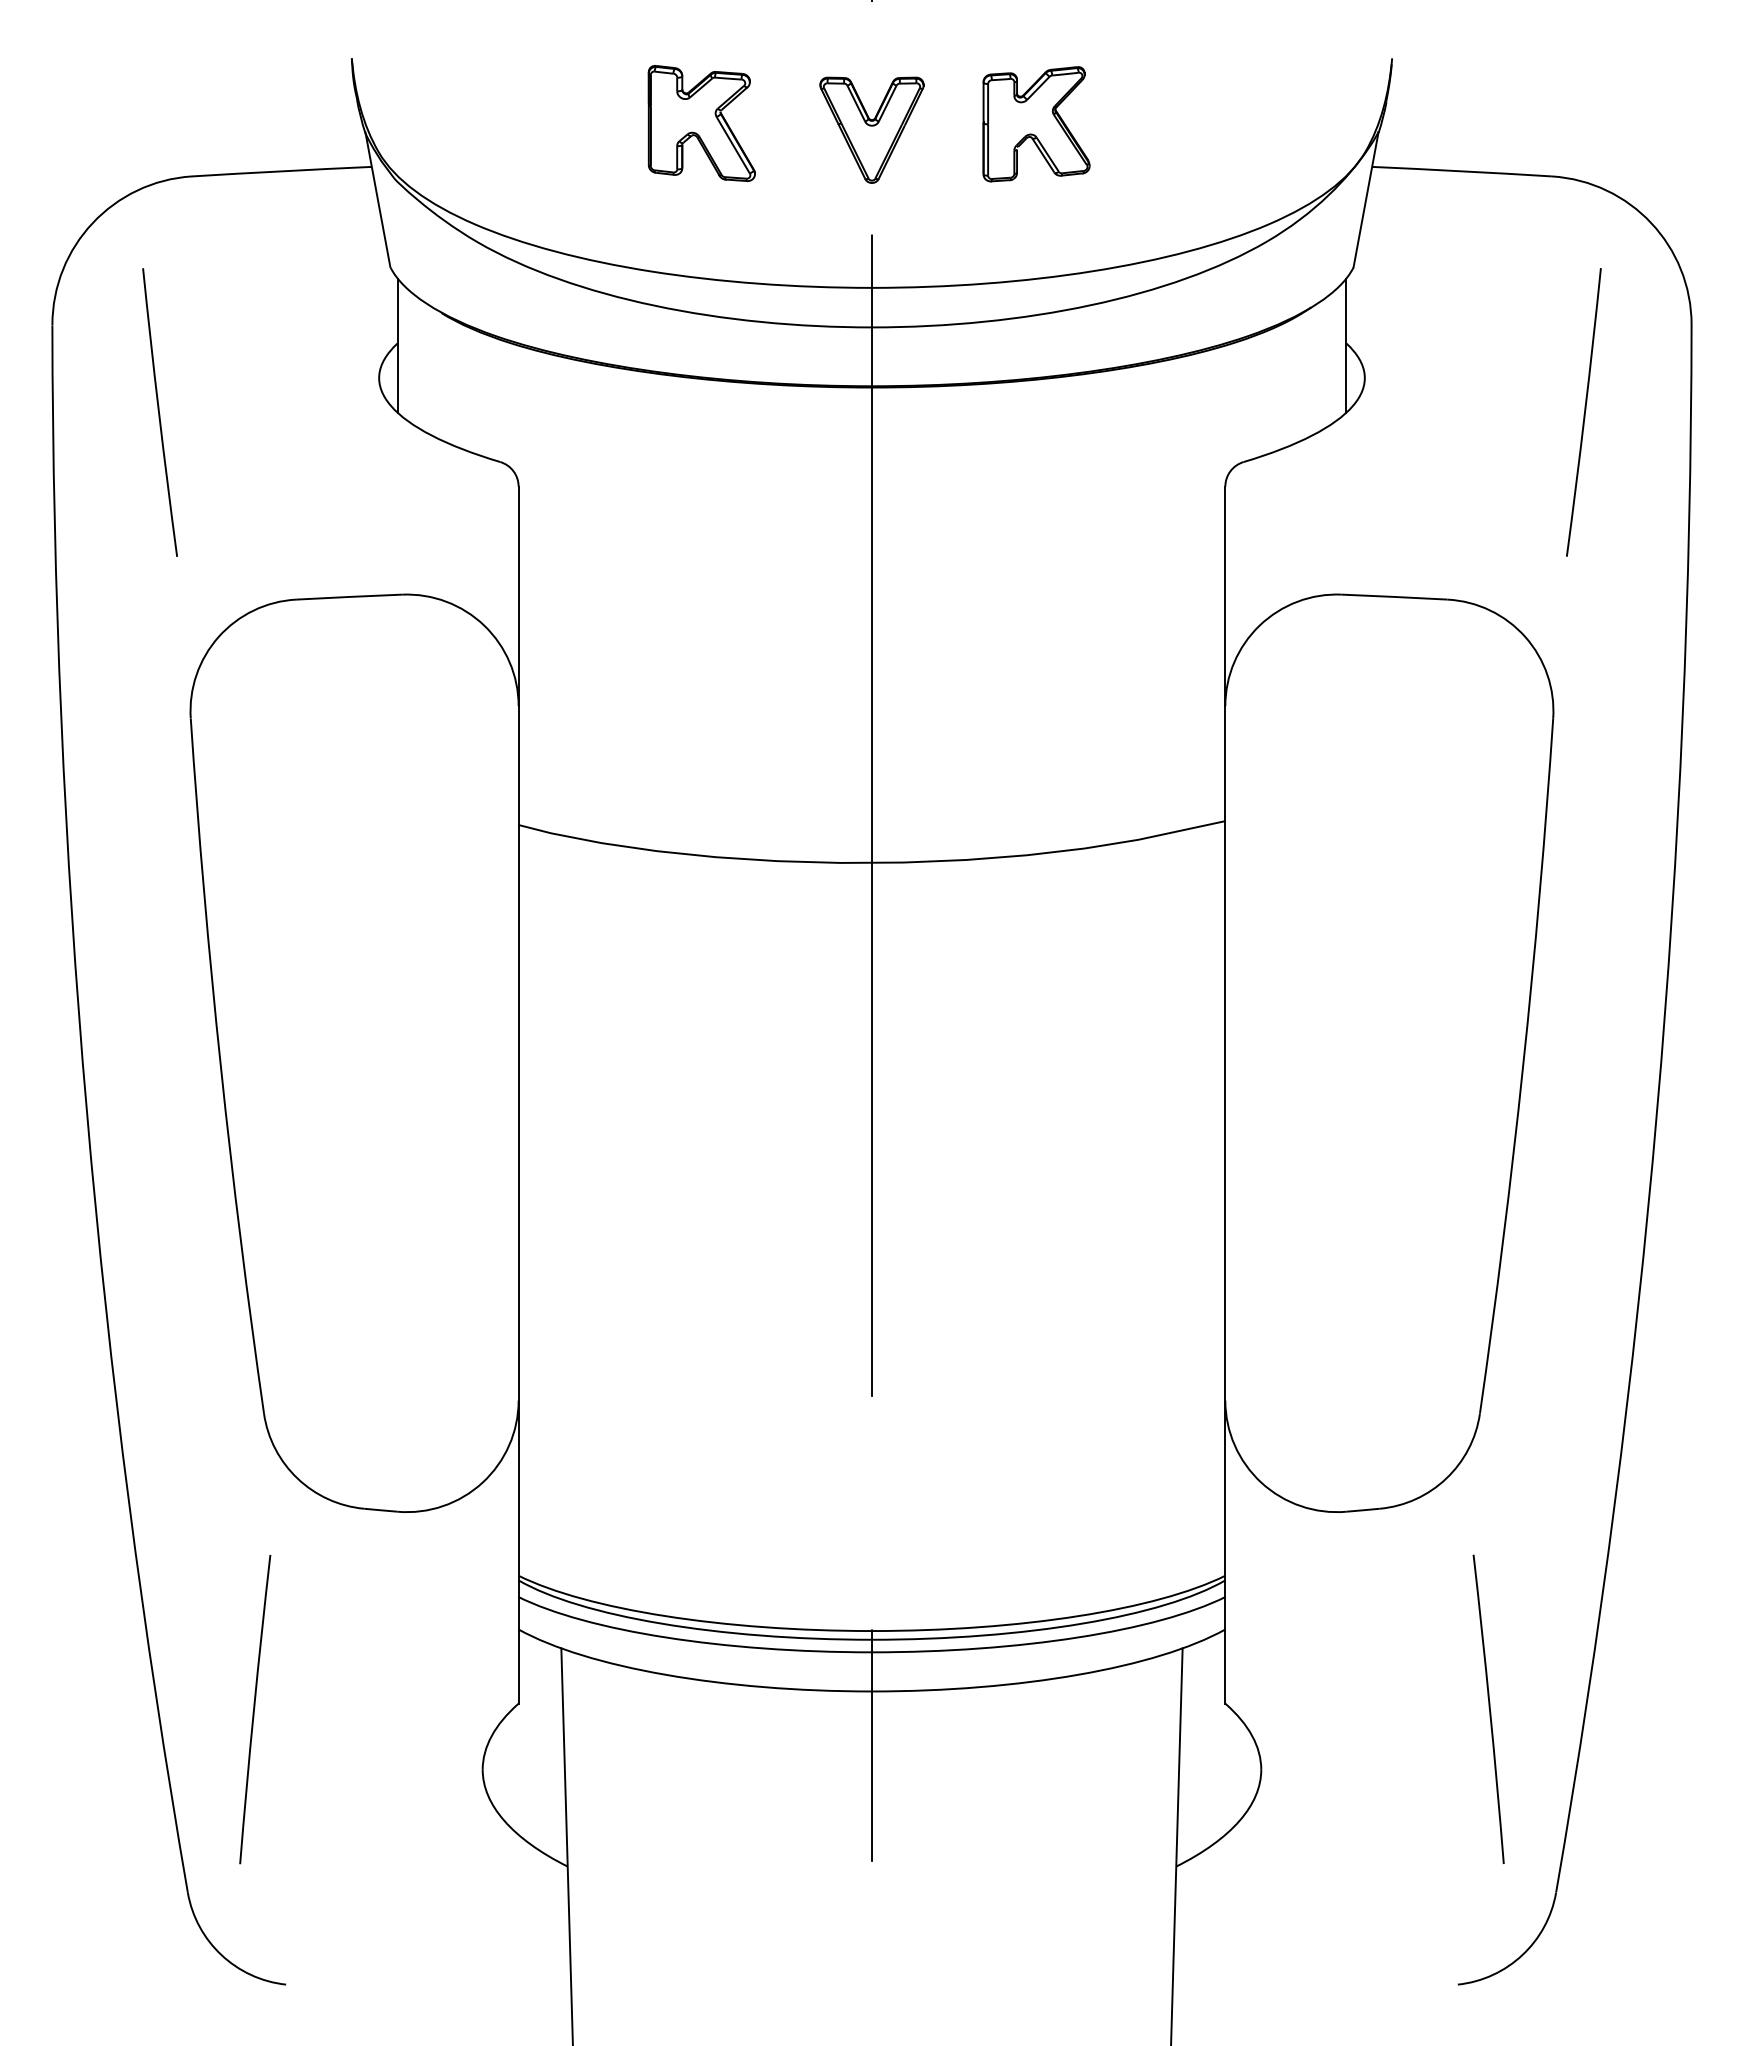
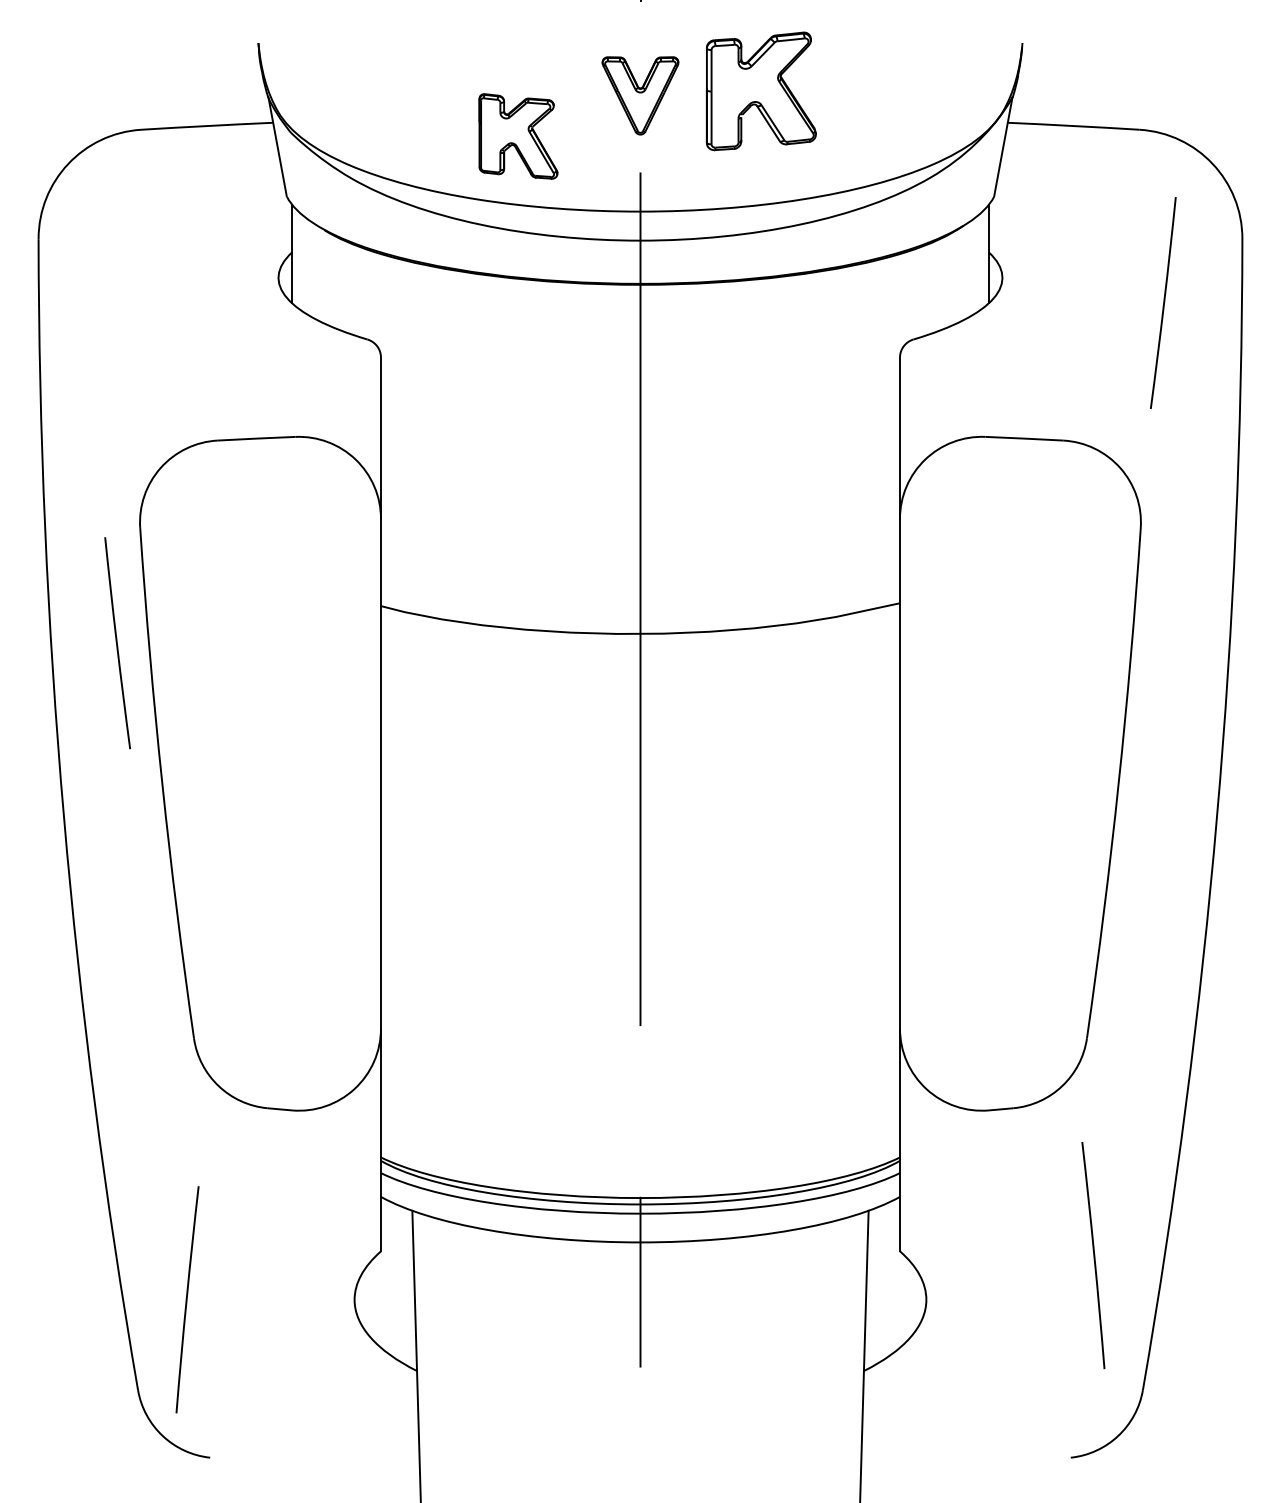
part: (701, 123) -> (518, 136), moved
part: (1036, 124) -> (761, 91), size x1.4
arc: (159, 412) -> (117, 643), moved
arc: (254, 1709) -> (187, 1299), moved

